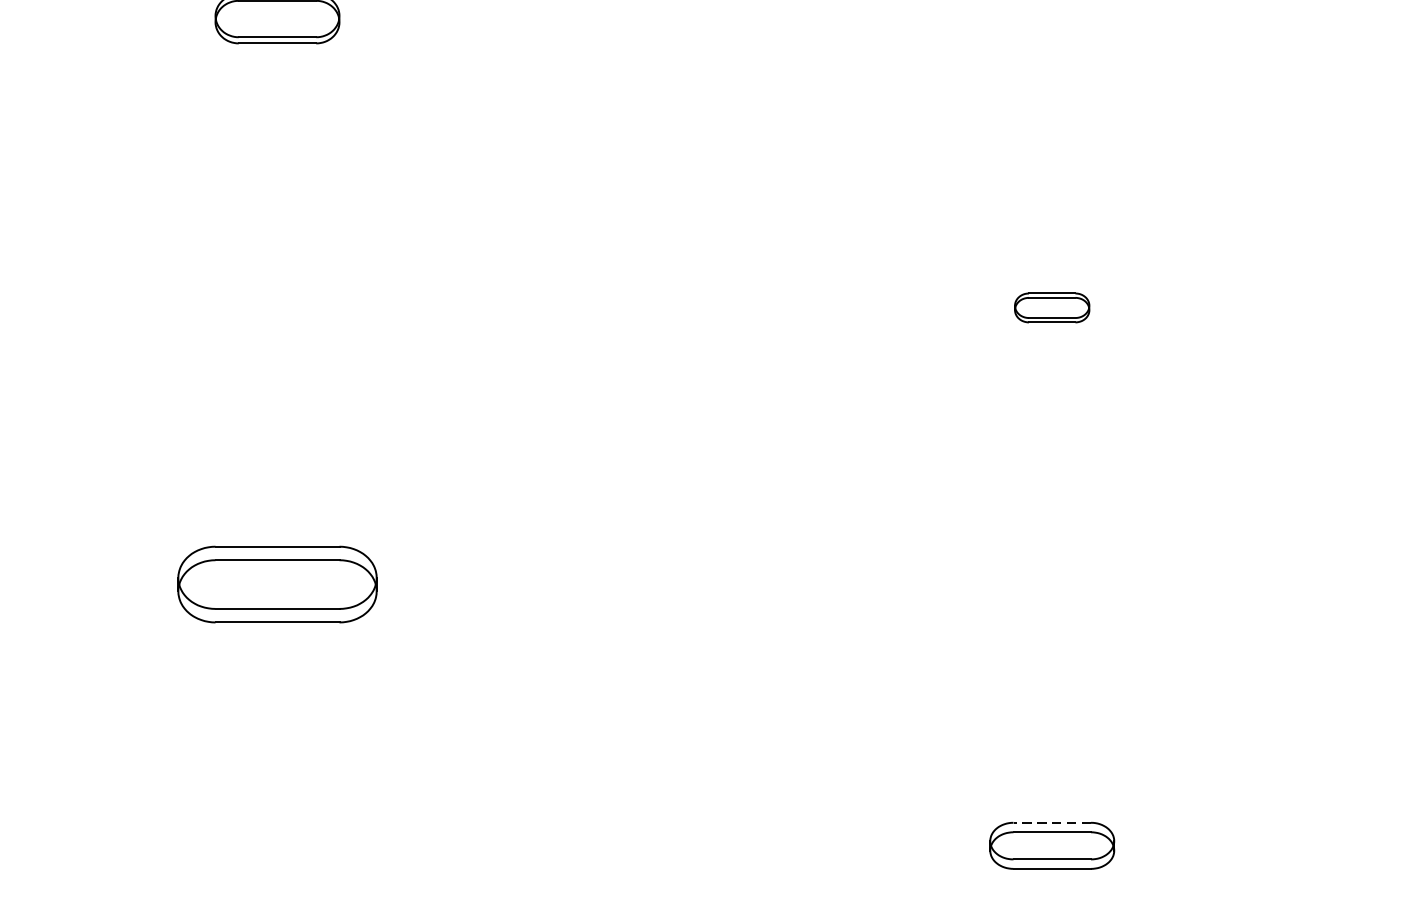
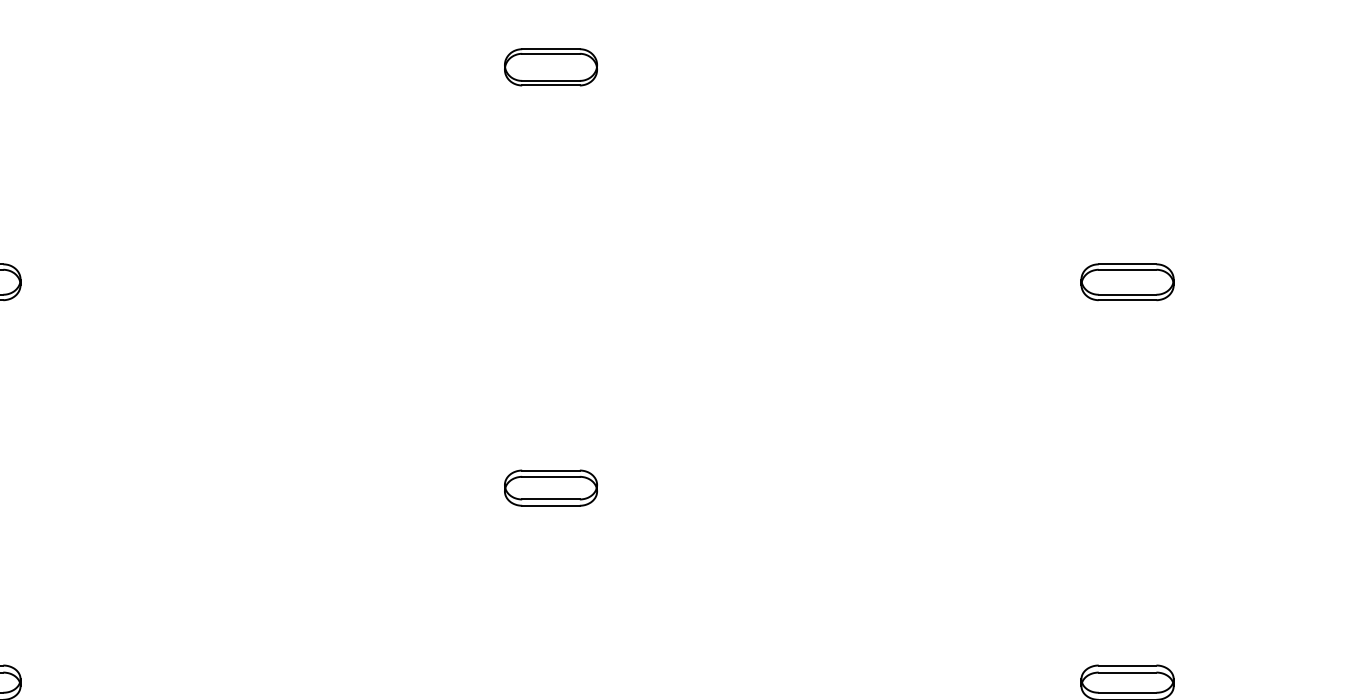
part: (1052, 308) -> (1127, 282), size x1.67
part: (276, 583) -> (550, 487), size x0.62
line: (1052, 822) -> (1127, 665), dashed -> solid

